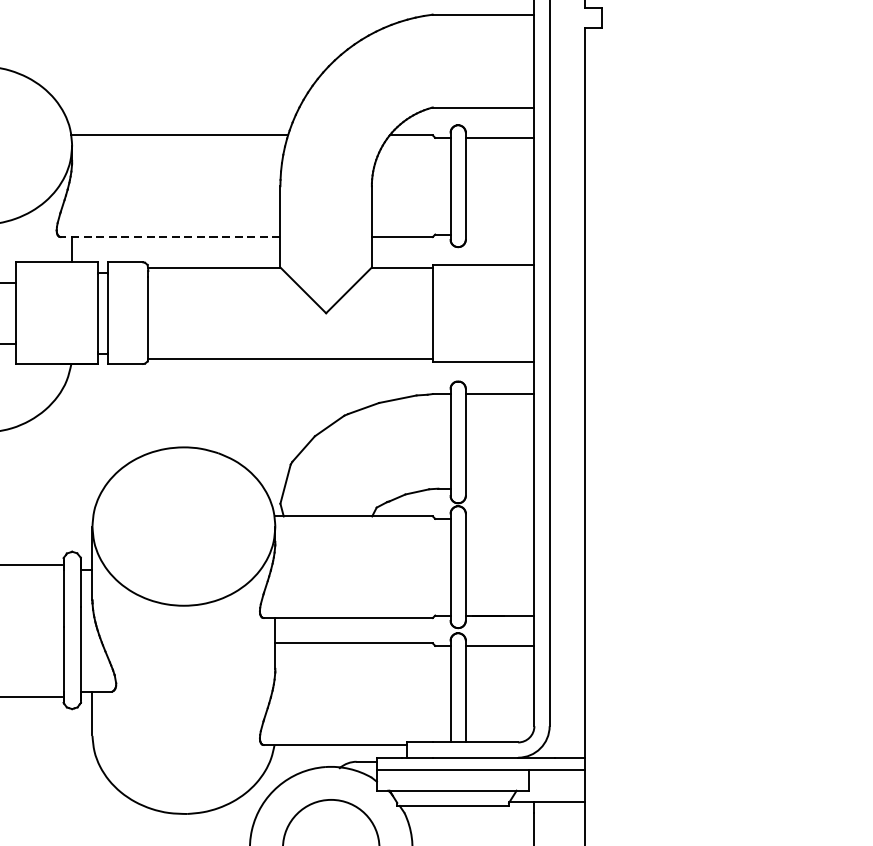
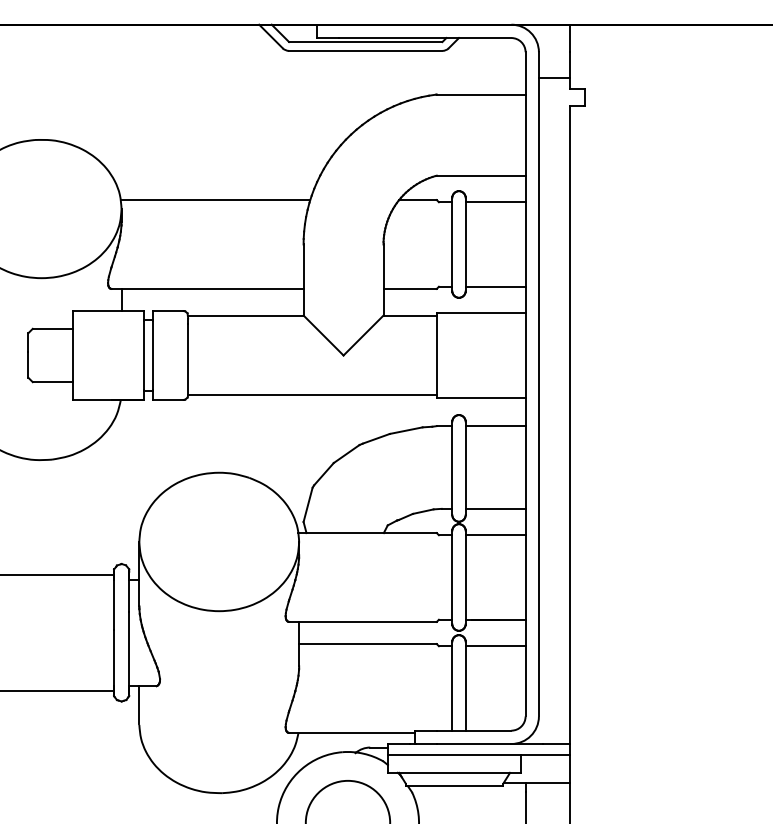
line: (499, 234) -> (495, 286), added
line: (170, 236) -> (207, 288), dashed -> solid
line: (499, 488) -> (495, 508), added
line: (499, 519) -> (495, 535), added

